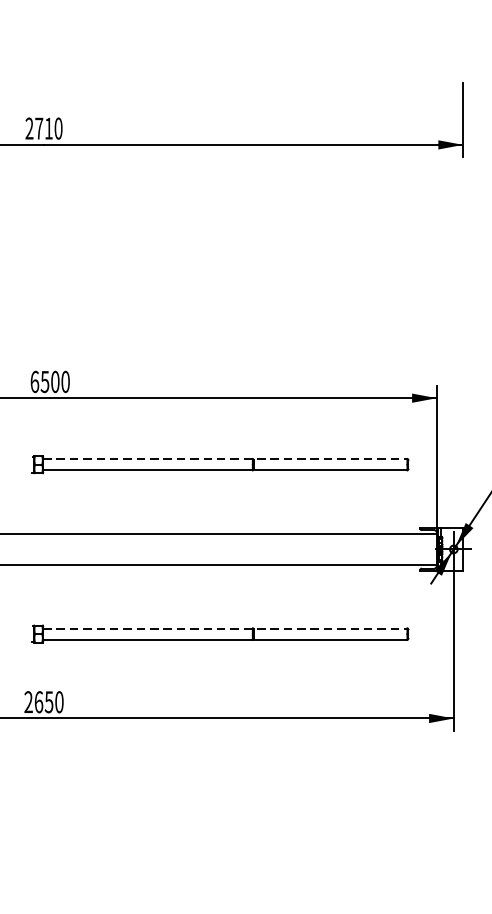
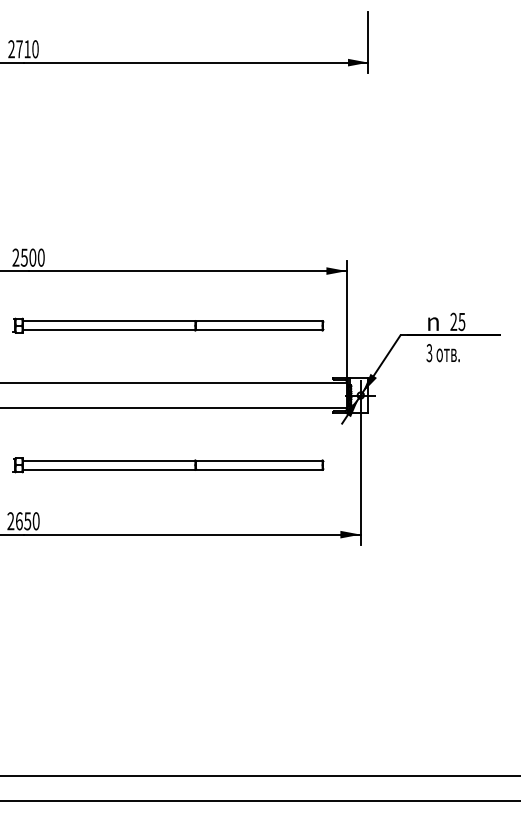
text: (34, 381) -> (15, 257), 6500 -> 2500
line: (225, 459) -> (172, 321), dashed -> solid
line: (225, 628) -> (172, 460), dashed -> solid

